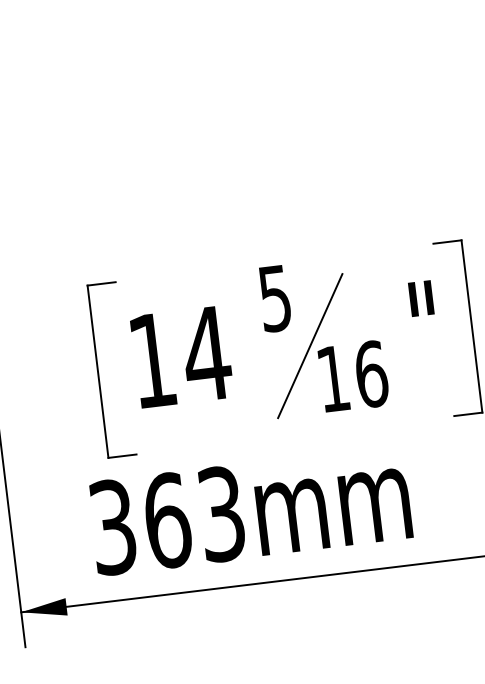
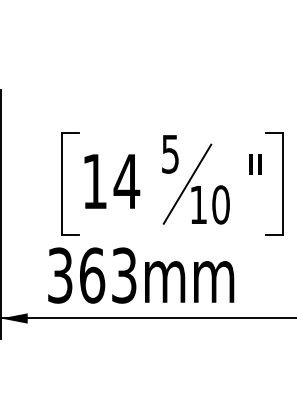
text: (370, 373) -> (220, 204), 16 -> 10

